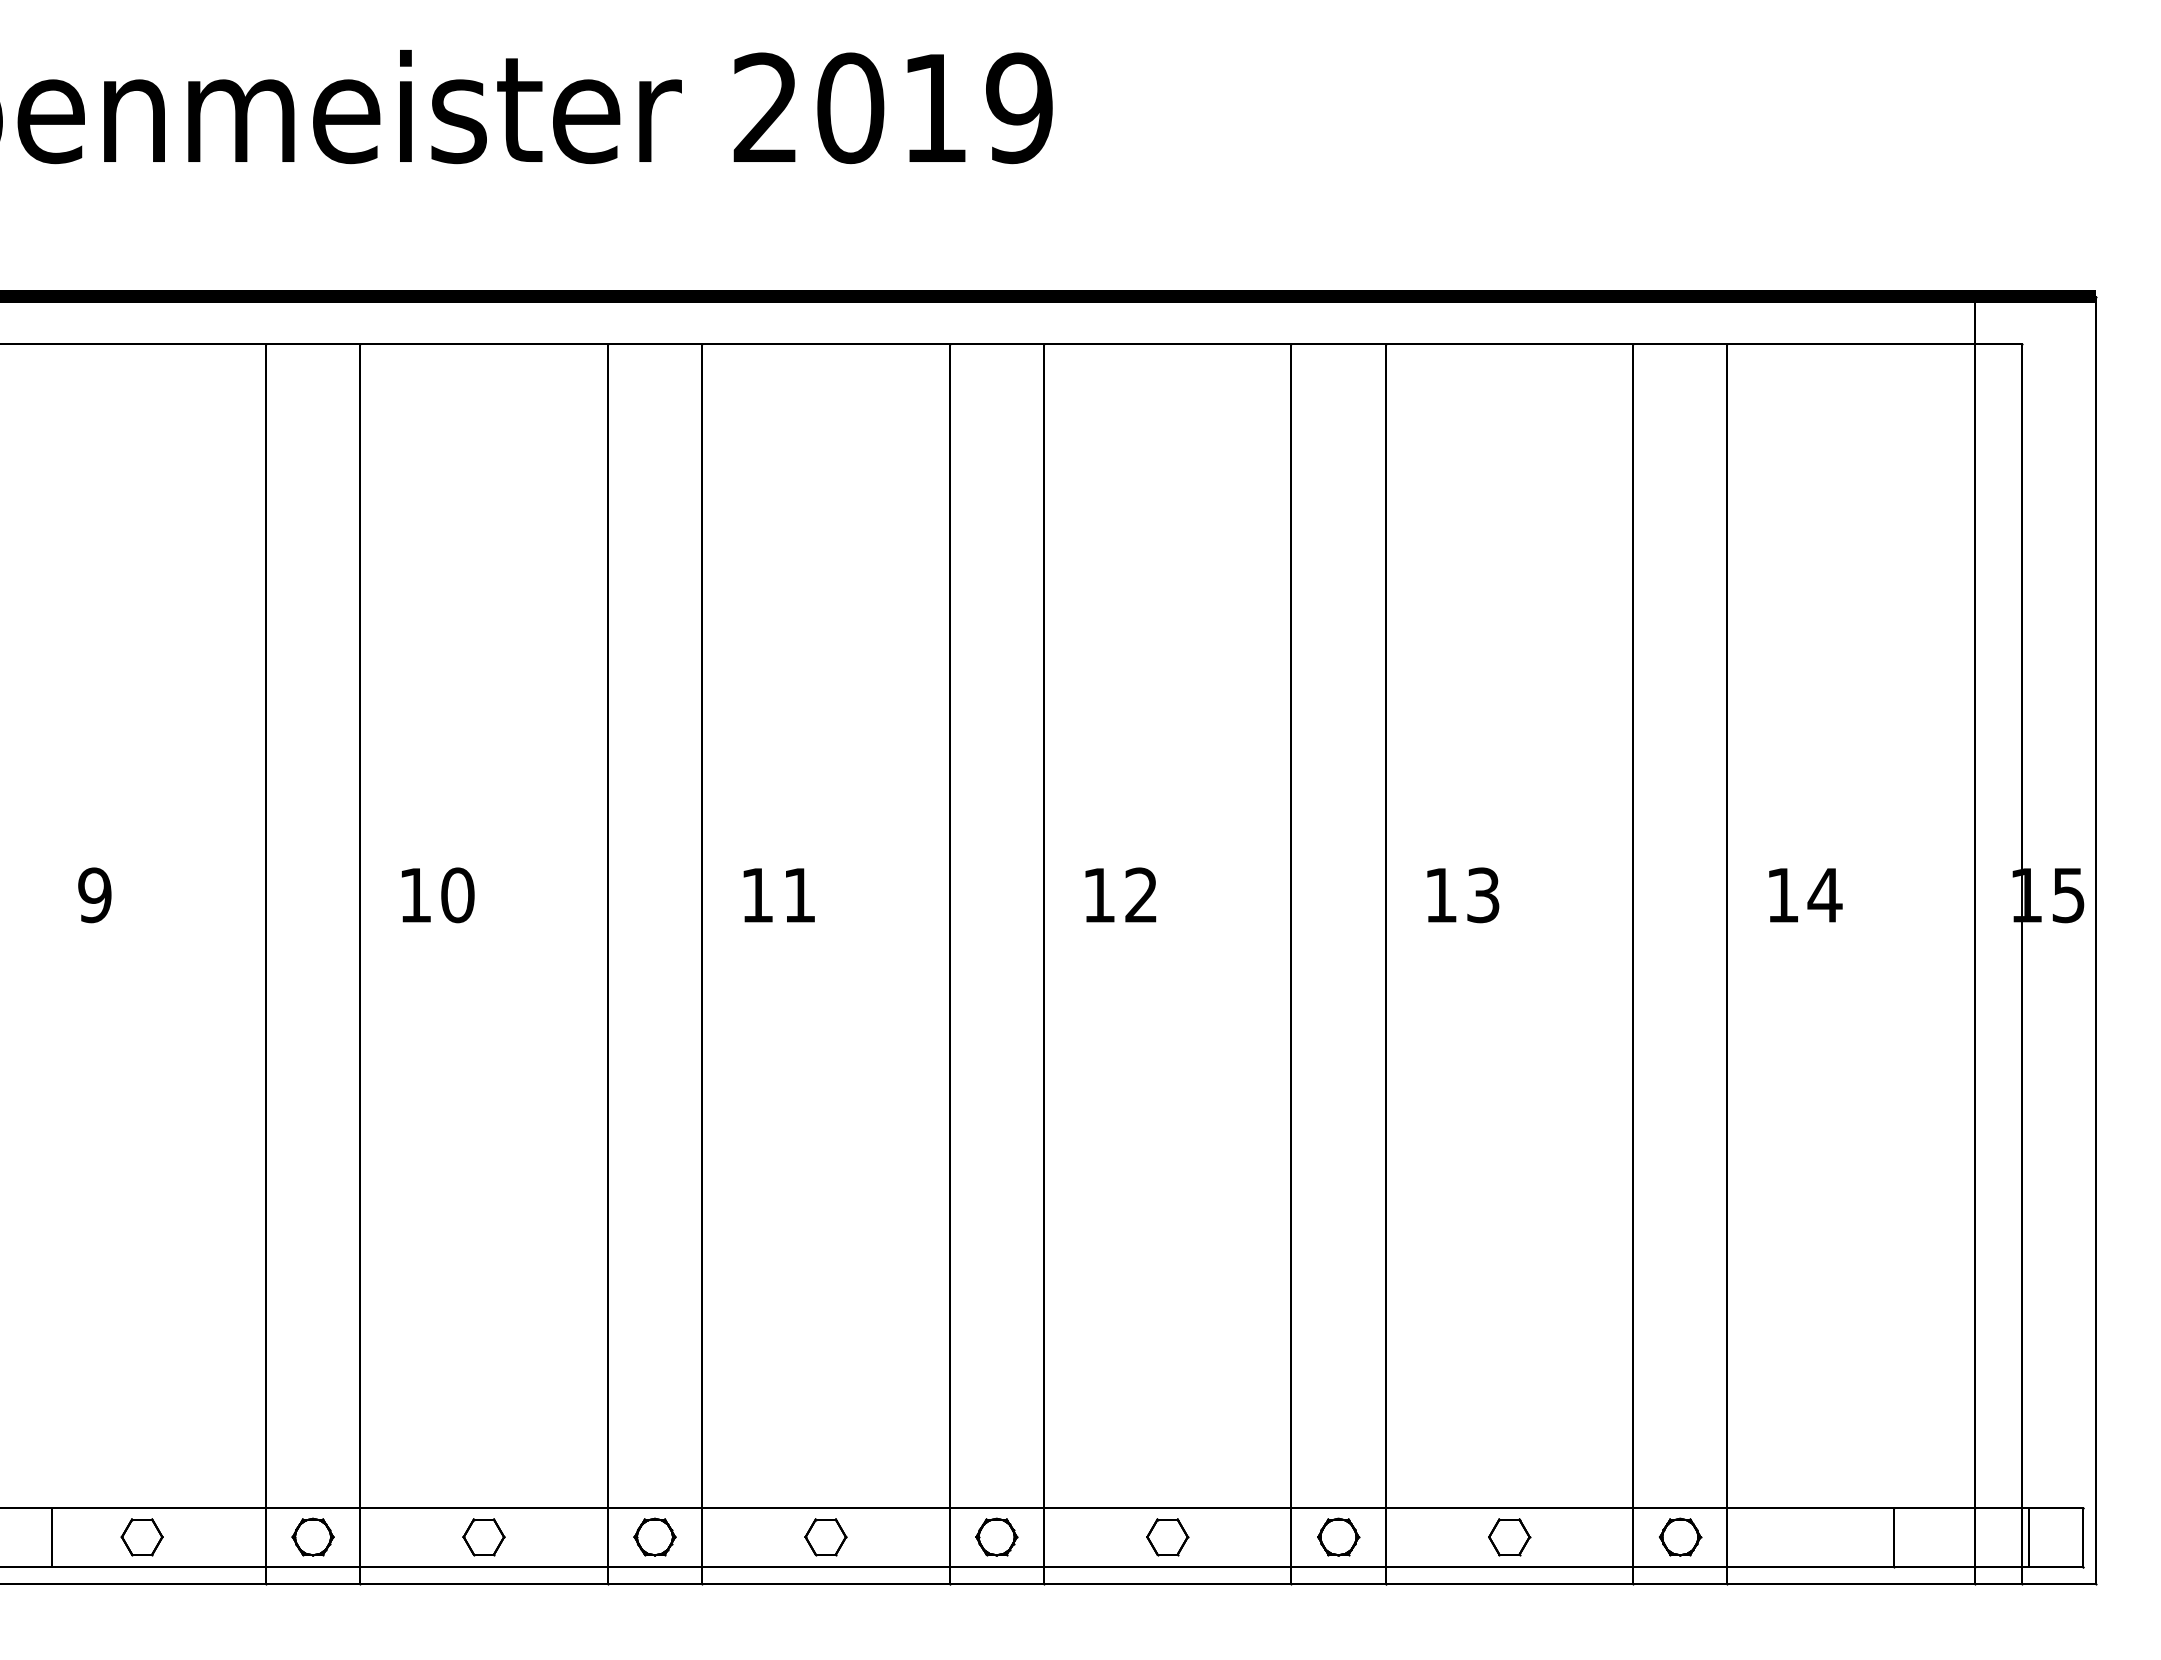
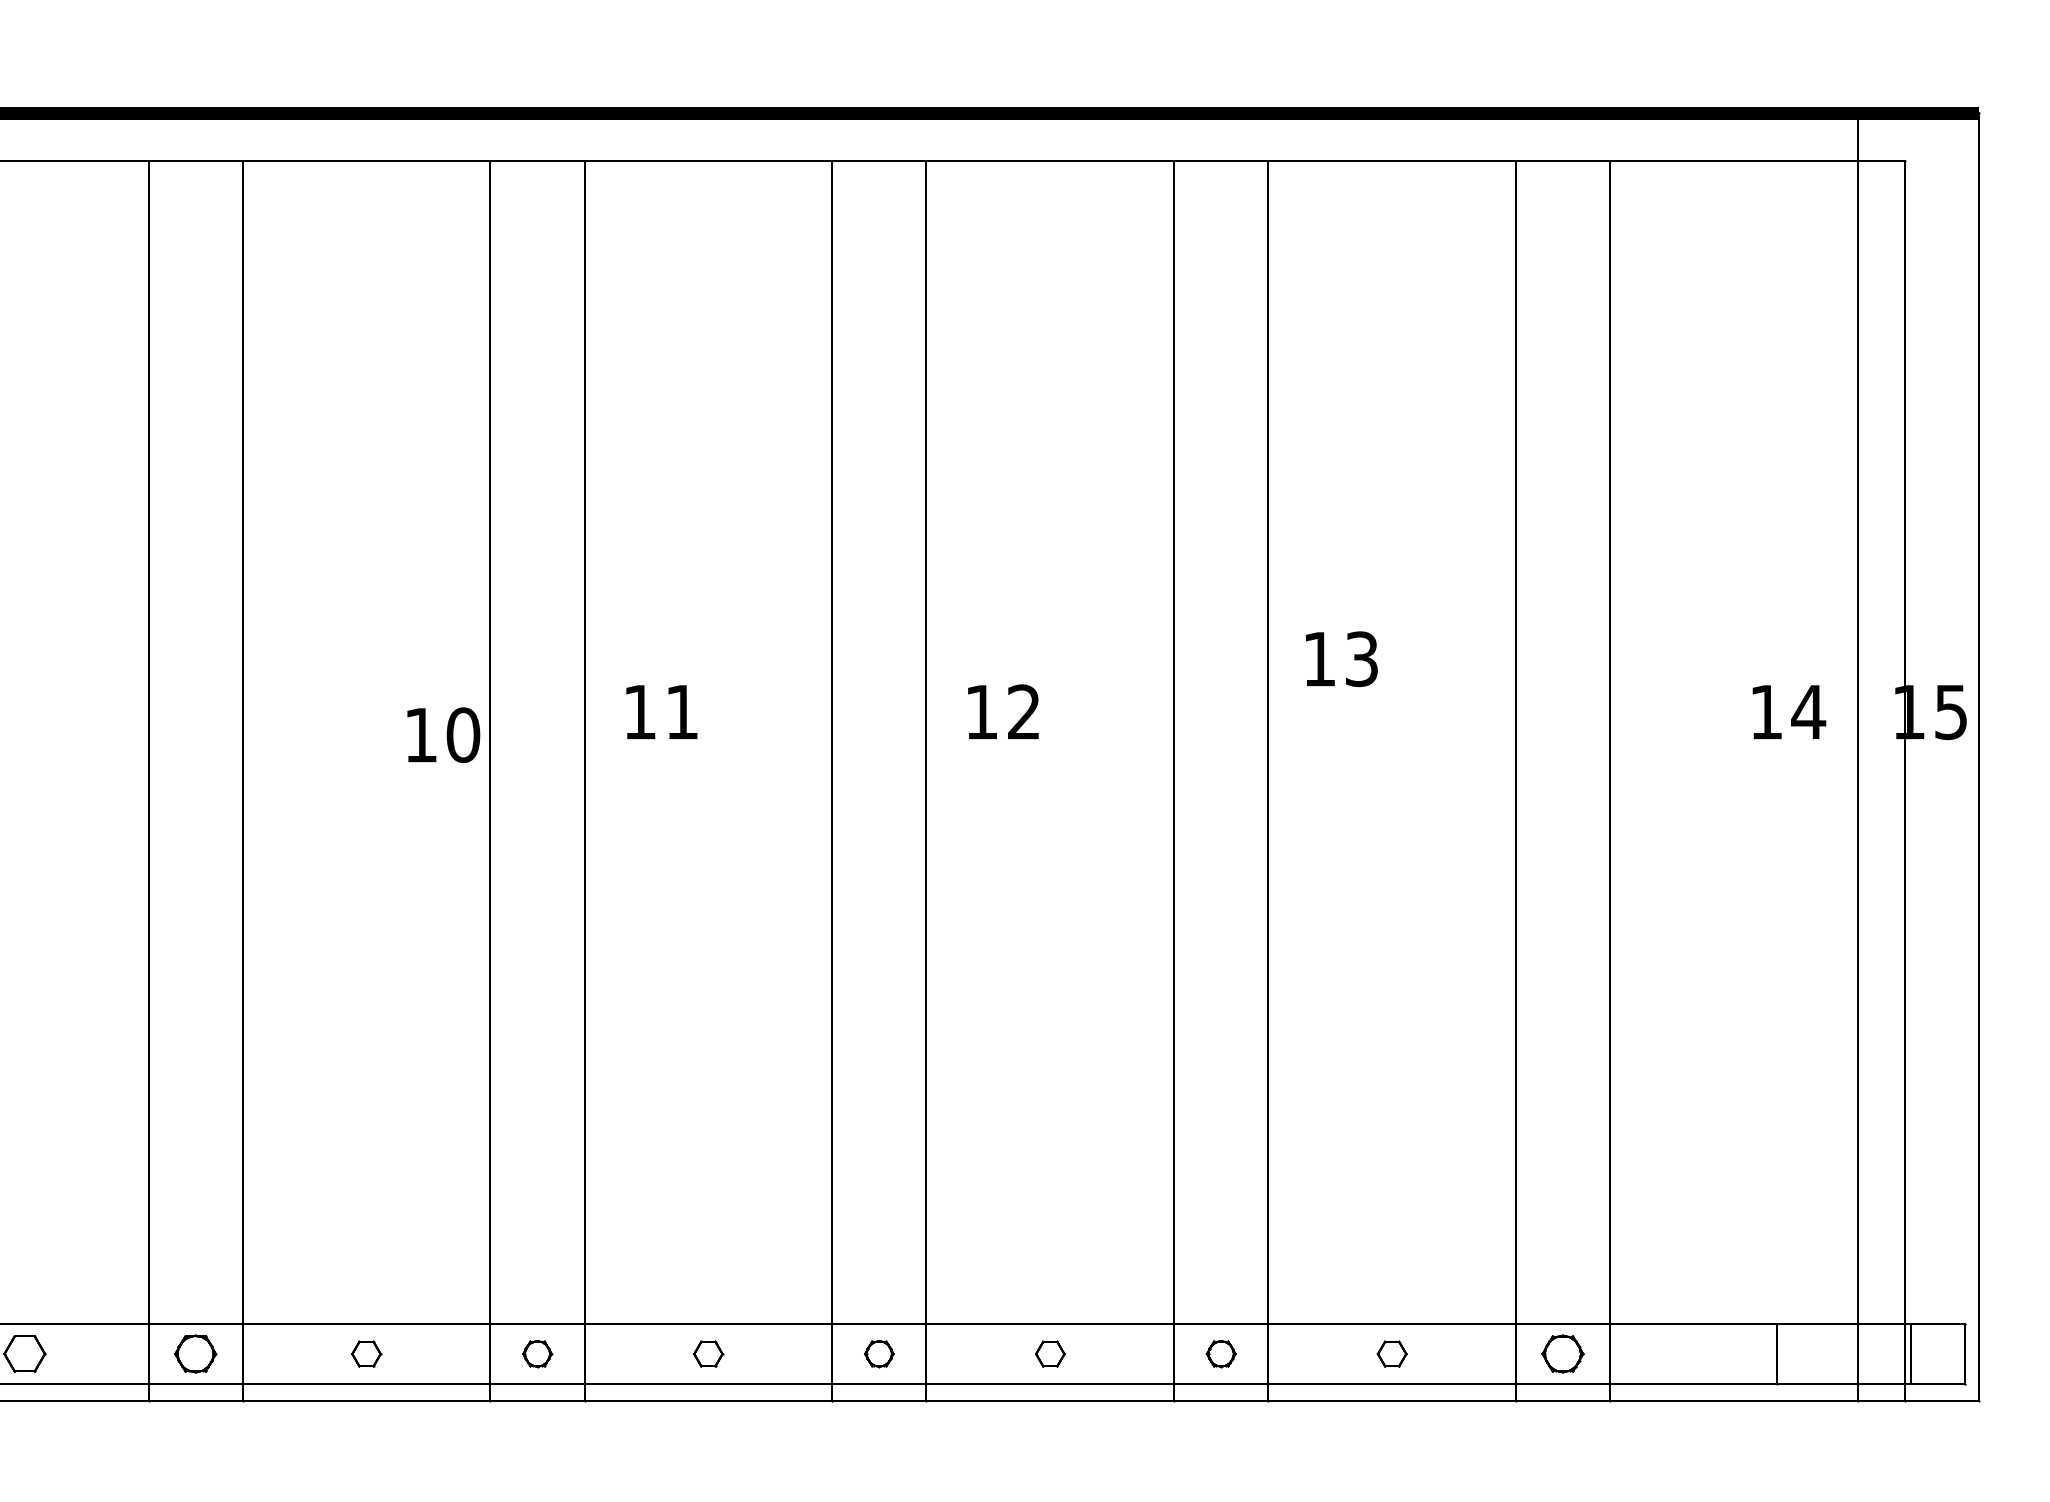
text: (437, 895) -> (443, 735), moved
text: (1463, 895) -> (1342, 659), moved
text: (1805, 895) -> (1789, 712), moved
part: (654, 1536) -> (537, 1353), size x0.7
part: (996, 1536) -> (879, 1353), size x0.7
part: (1338, 1536) -> (1221, 1353), size x0.7
part: (483, 1537) -> (366, 1354), size x0.7
part: (825, 1537) -> (708, 1354), size x0.7
part: (1167, 1537) -> (1050, 1354), size x0.7
part: (1509, 1537) -> (1392, 1354), size x0.7

